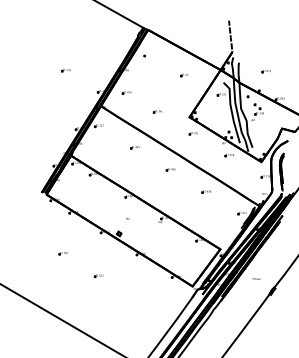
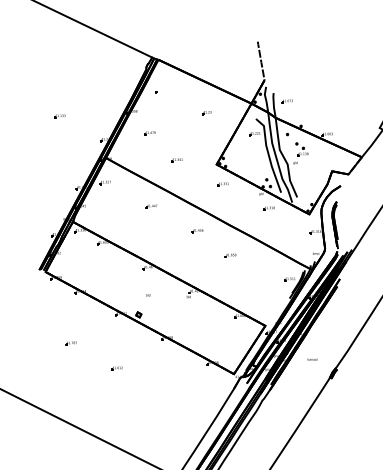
part: (265, 71) -> (286, 101), moved
part: (126, 92) -> (149, 133), moved
part: (206, 191) -> (230, 255), moved

